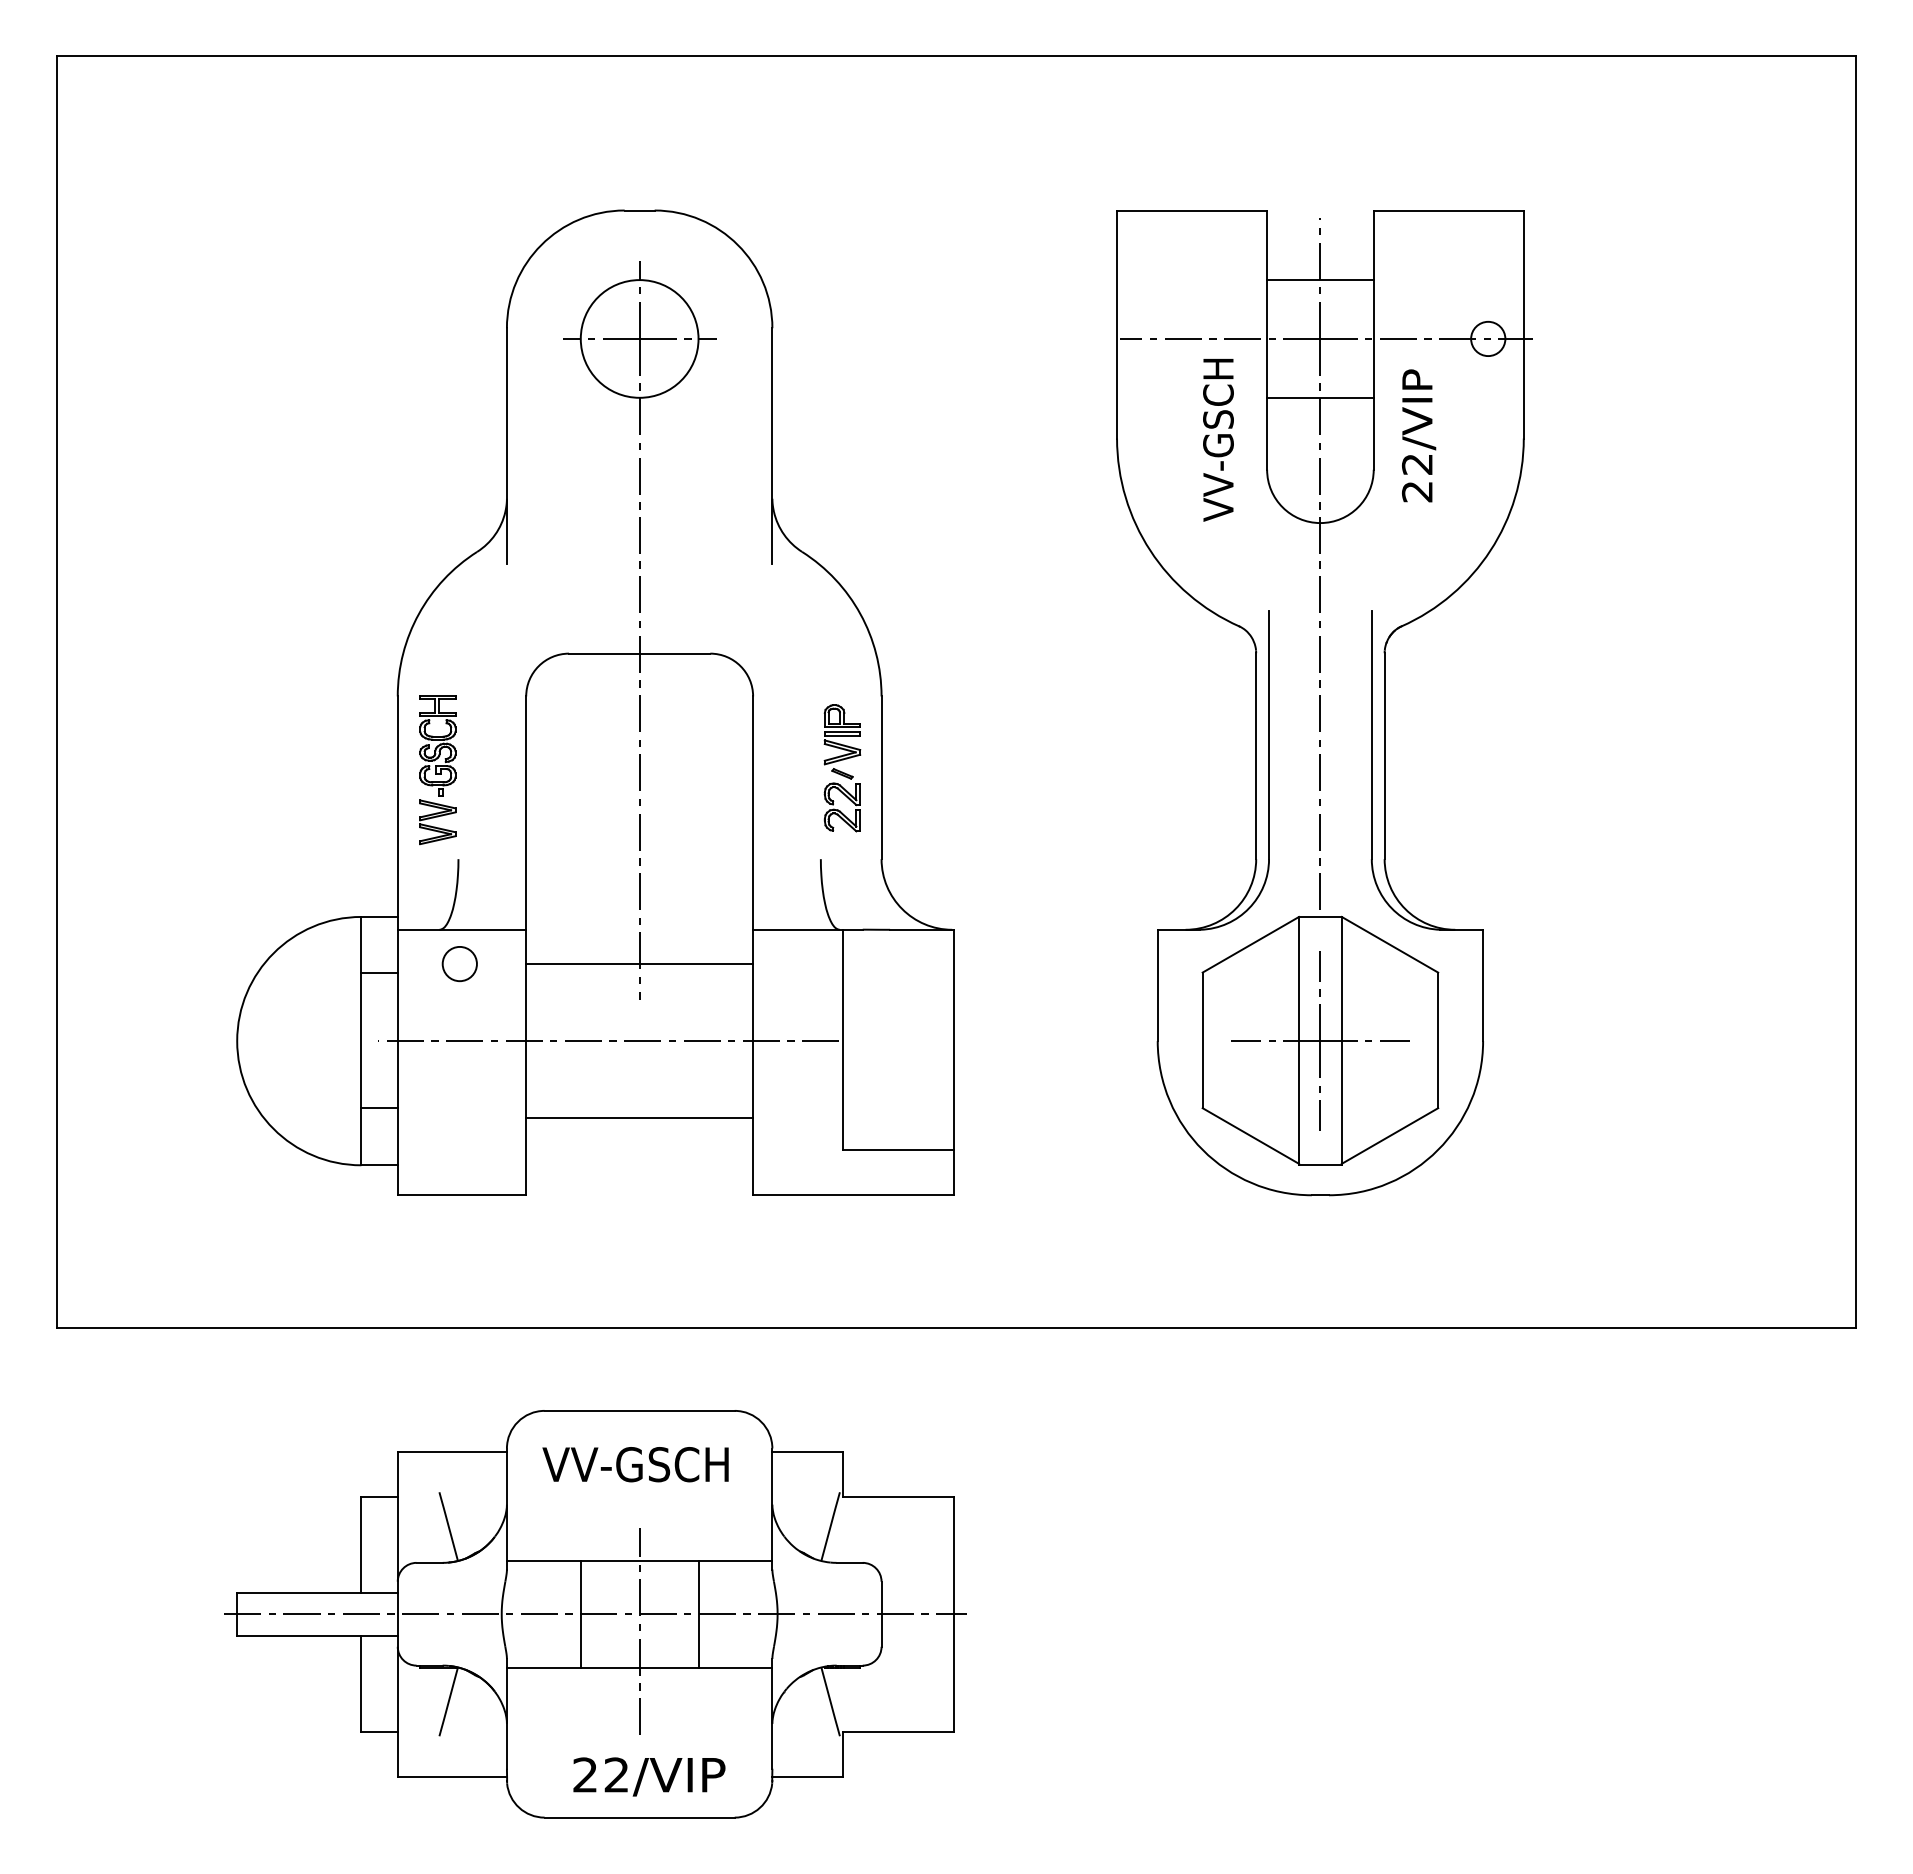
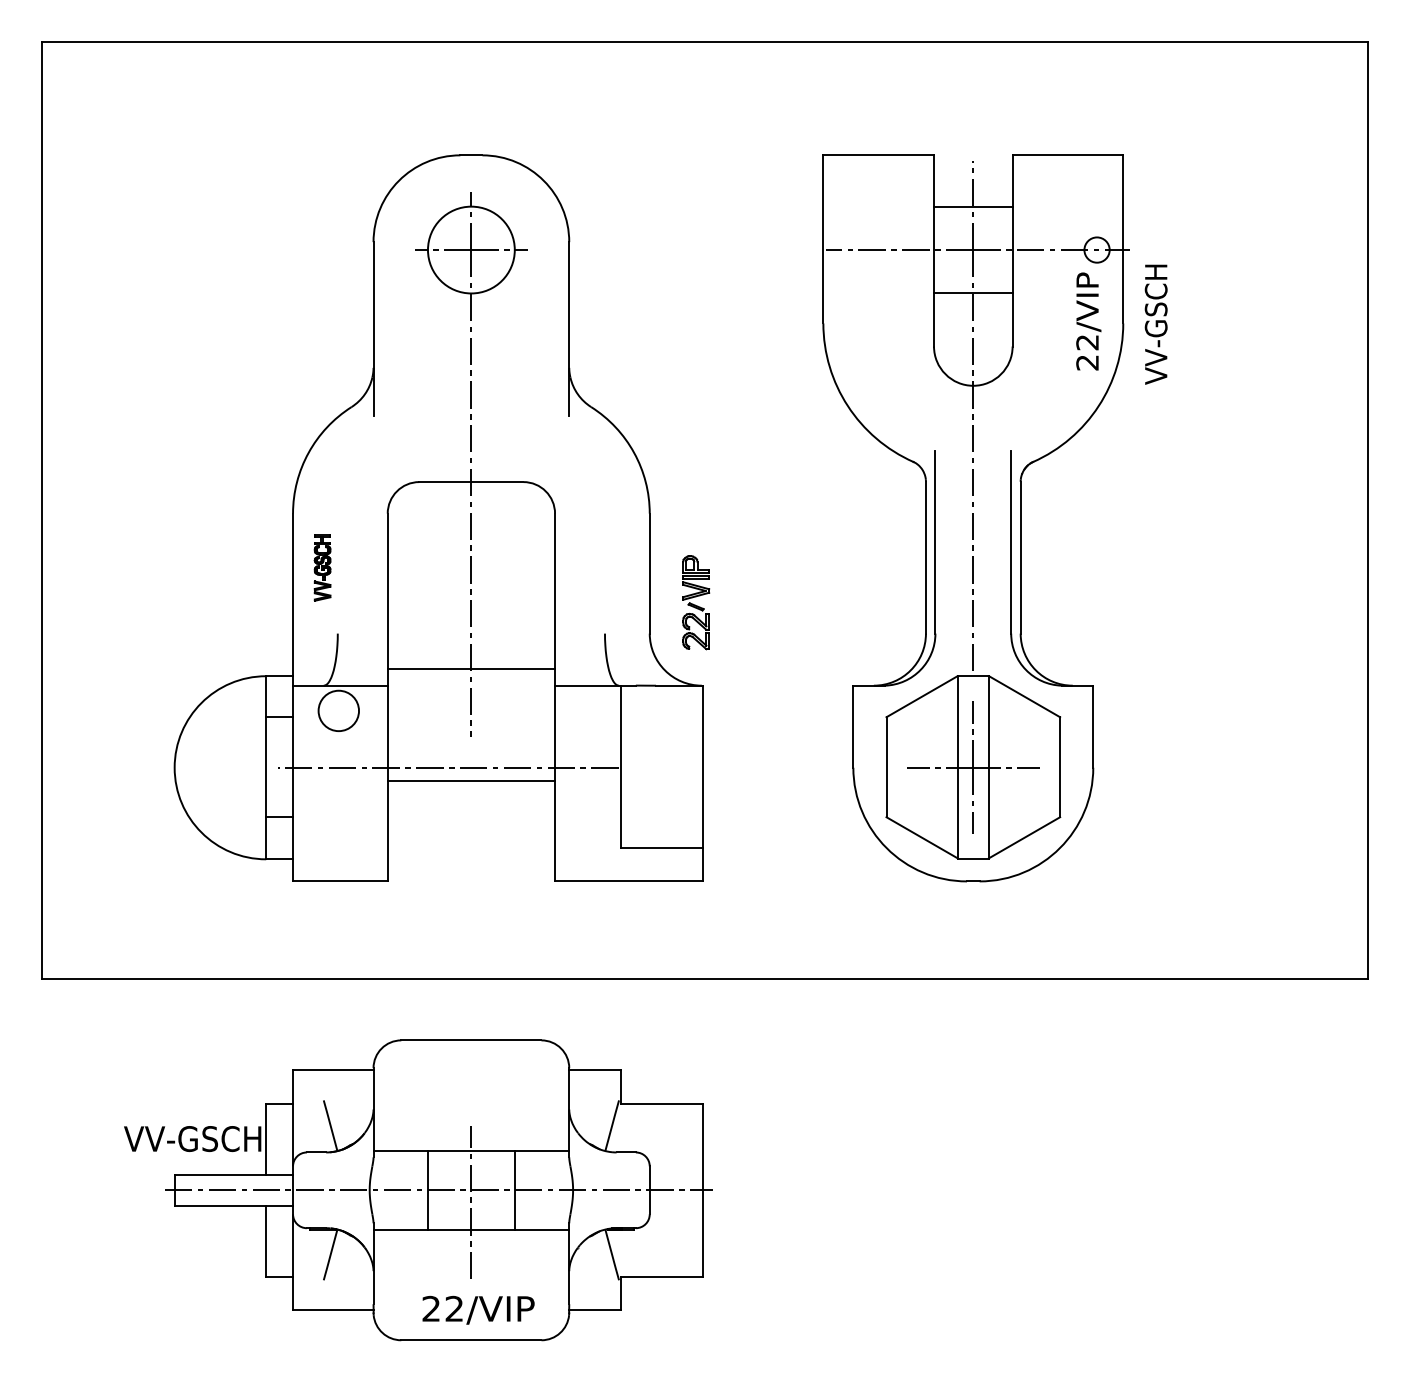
text: (1419, 435) -> (1089, 321), moved
text: (1218, 440) -> (1156, 324), moved
part: (842, 768) -> (696, 602), moved
part: (437, 770) -> (322, 568), size x0.6
circle: (459, 963) -> (338, 710), size x1.6
line: (639, 964) -> (471, 669), moved
line: (639, 1118) -> (471, 781), moved
text: (635, 1464) -> (192, 1138), moved

